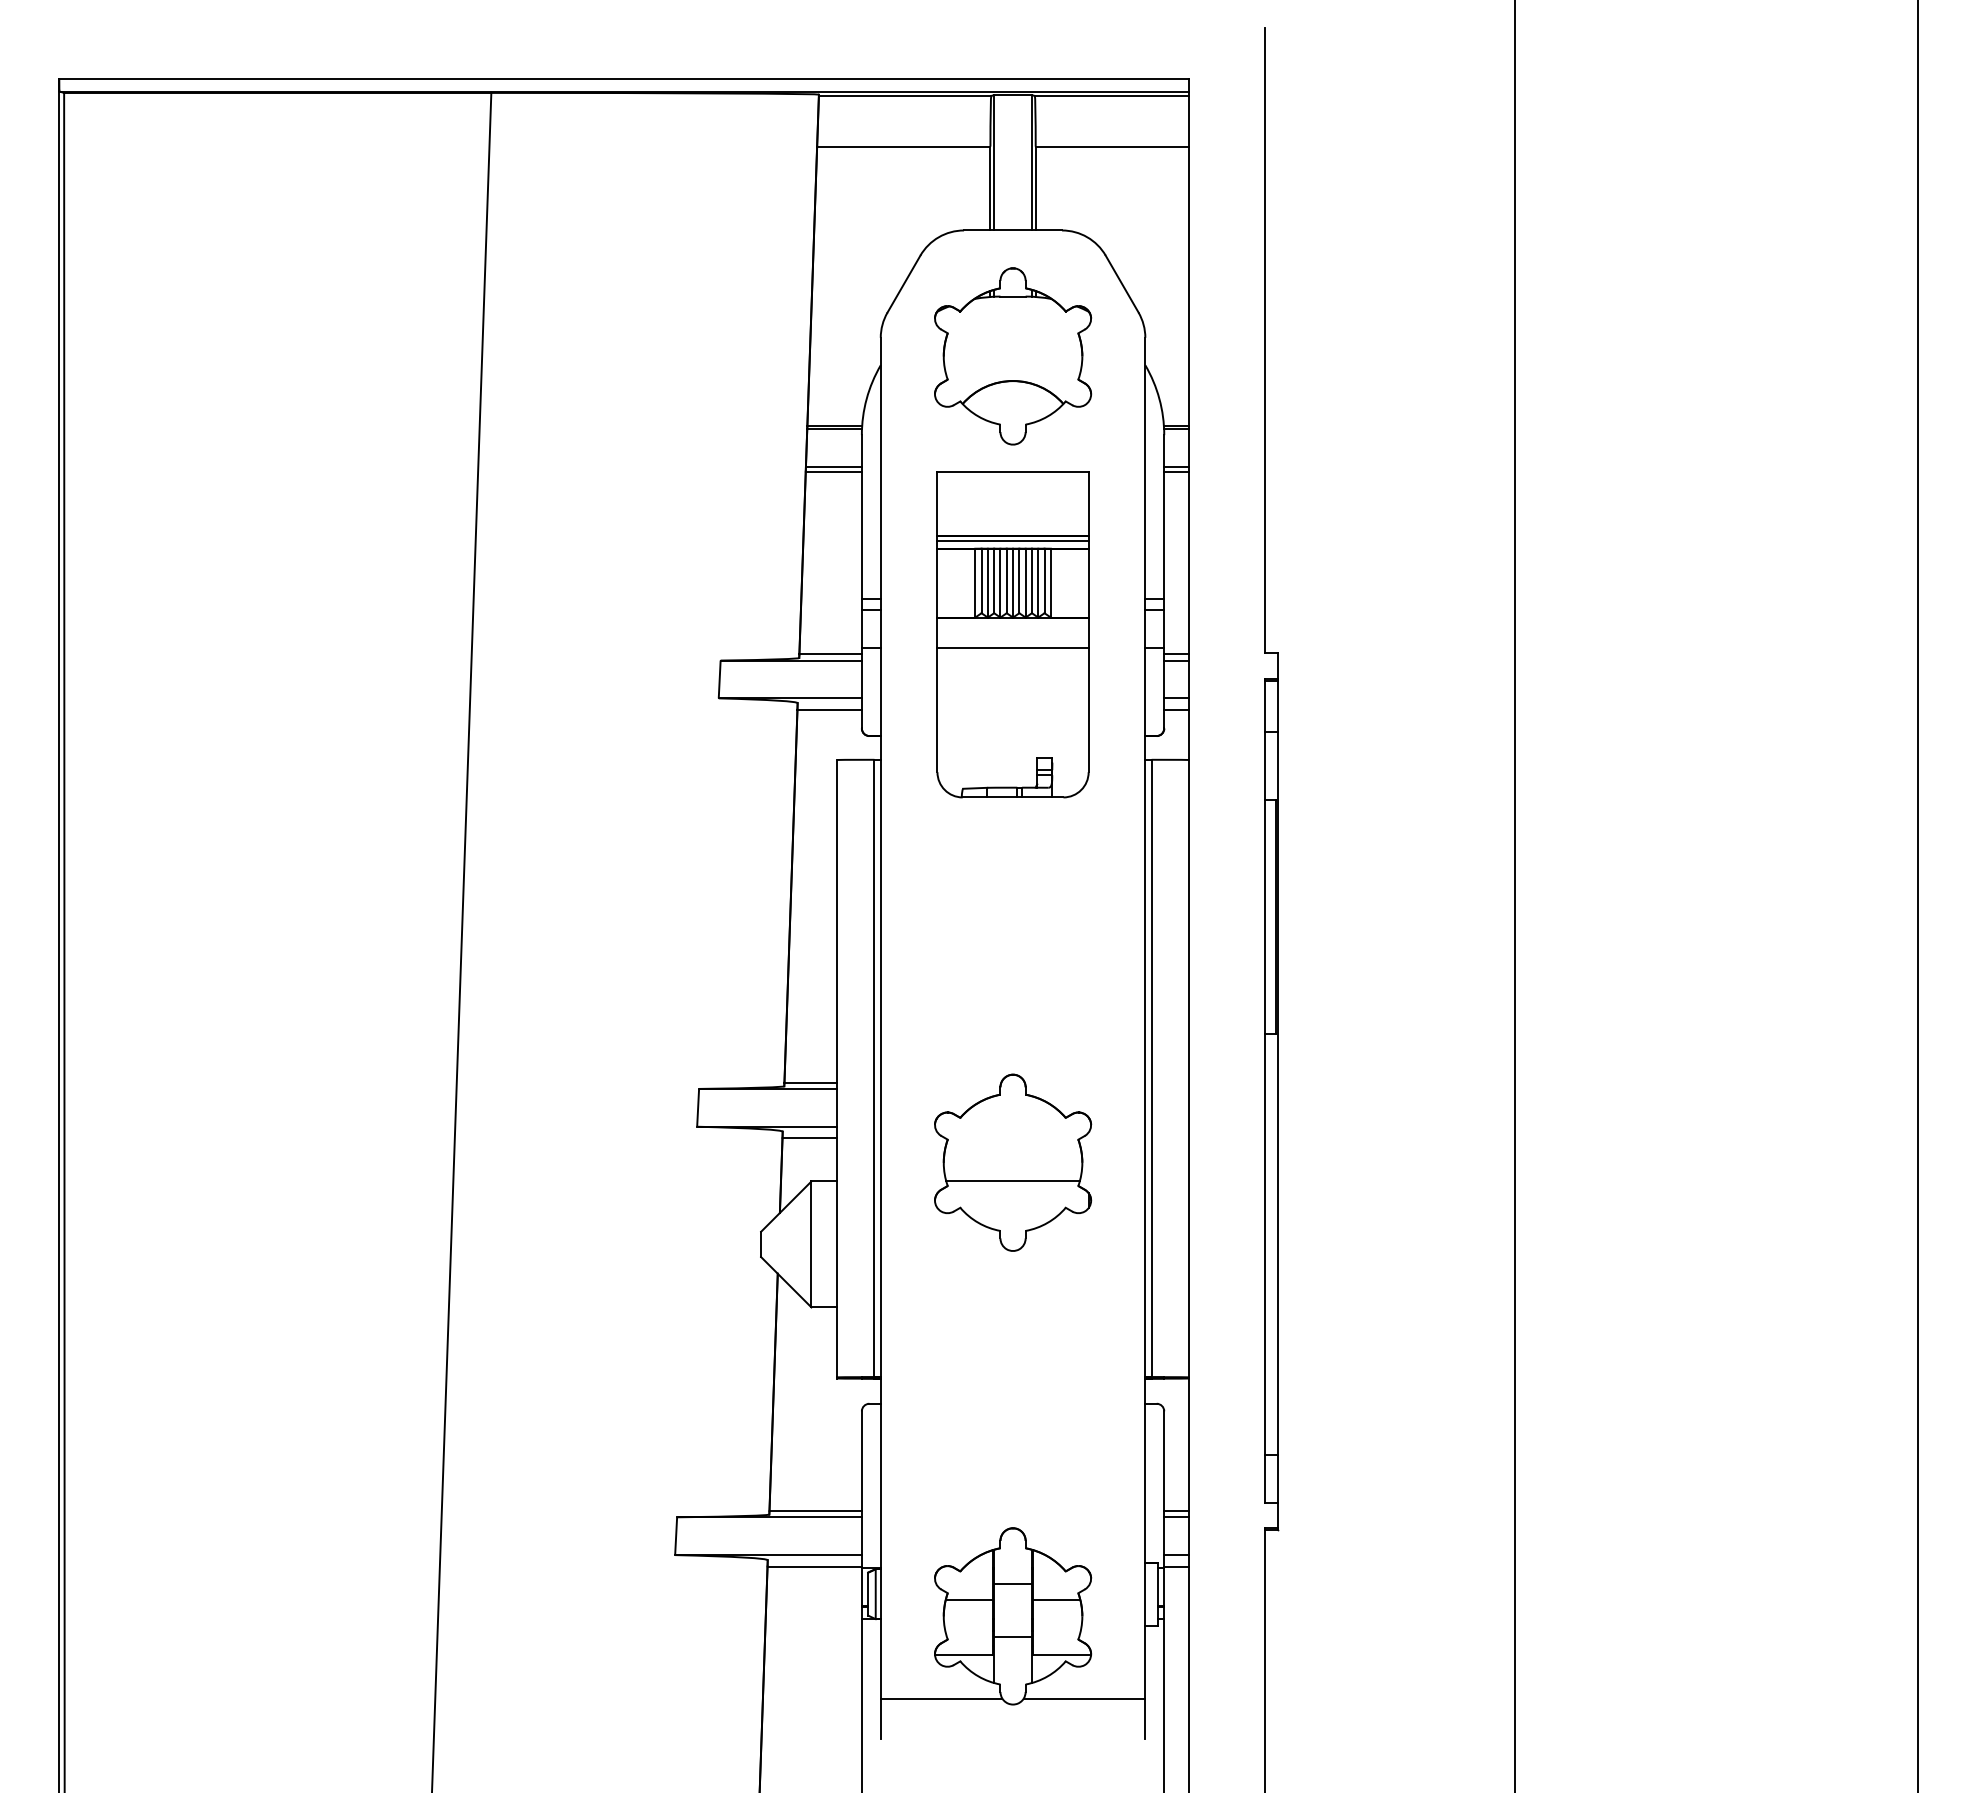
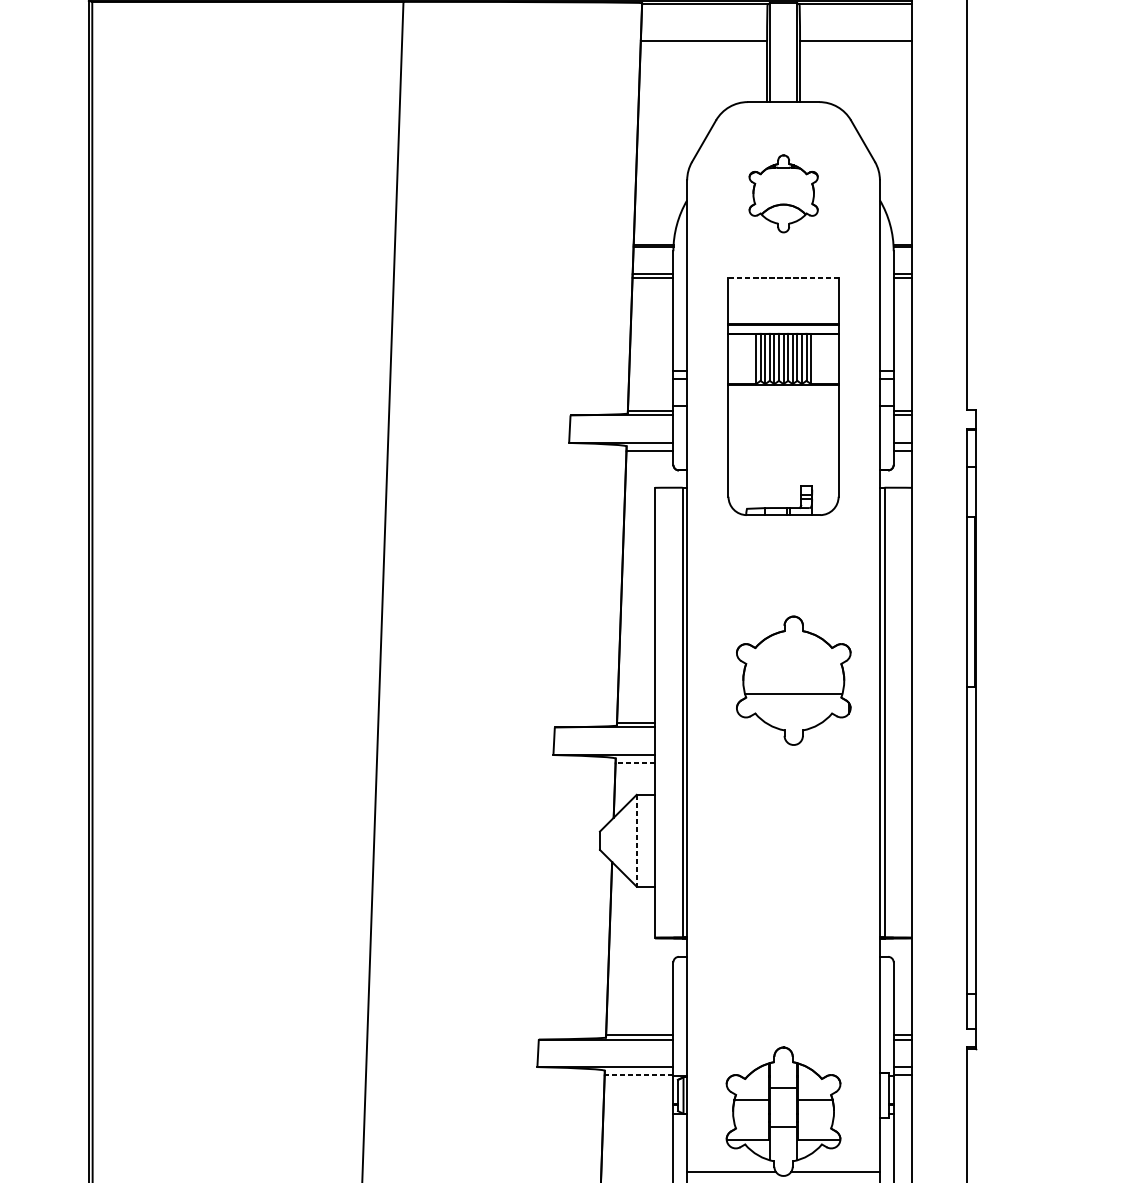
part: (1013, 356) -> (783, 193), size x0.6
line: (1013, 472) -> (783, 278), solid -> dashed
line: (1012, 540) -> (783, 327), removed
line: (1012, 647) -> (783, 405), removed
line: (809, 1138) -> (635, 763), solid -> dashed
part: (1013, 1162) -> (794, 680), moved
line: (811, 1244) -> (636, 840), solid -> dashed
line: (814, 1566) -> (638, 1075), solid -> dashed

